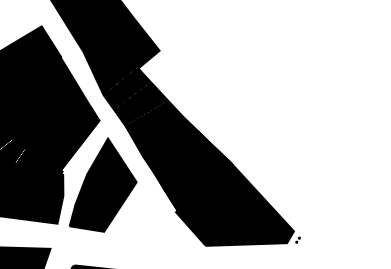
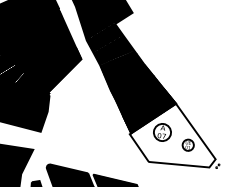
part: (103, 184) -> (78, 106), removed
fill: (234, 204) -> (173, 133), removed

